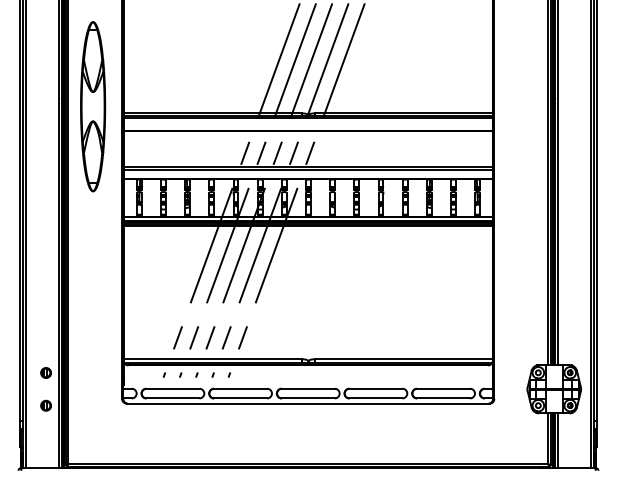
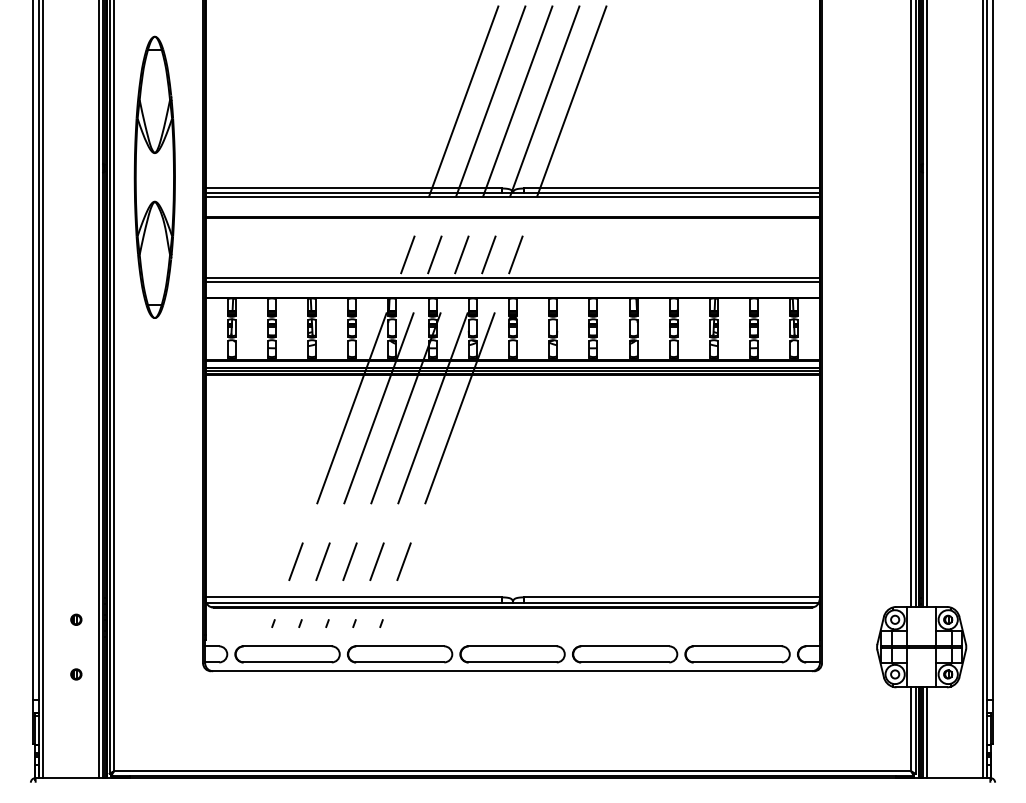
part: (45, 372) -> (75, 619), size x0.62
part: (45, 405) -> (75, 674), size x0.62

